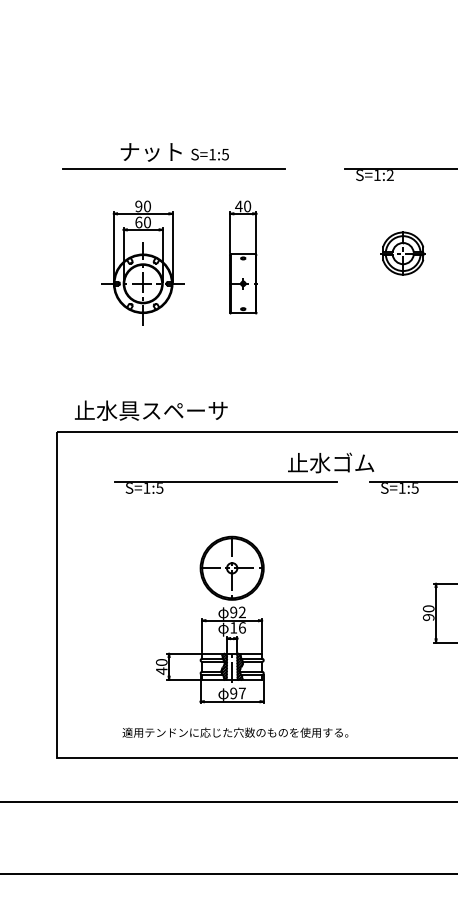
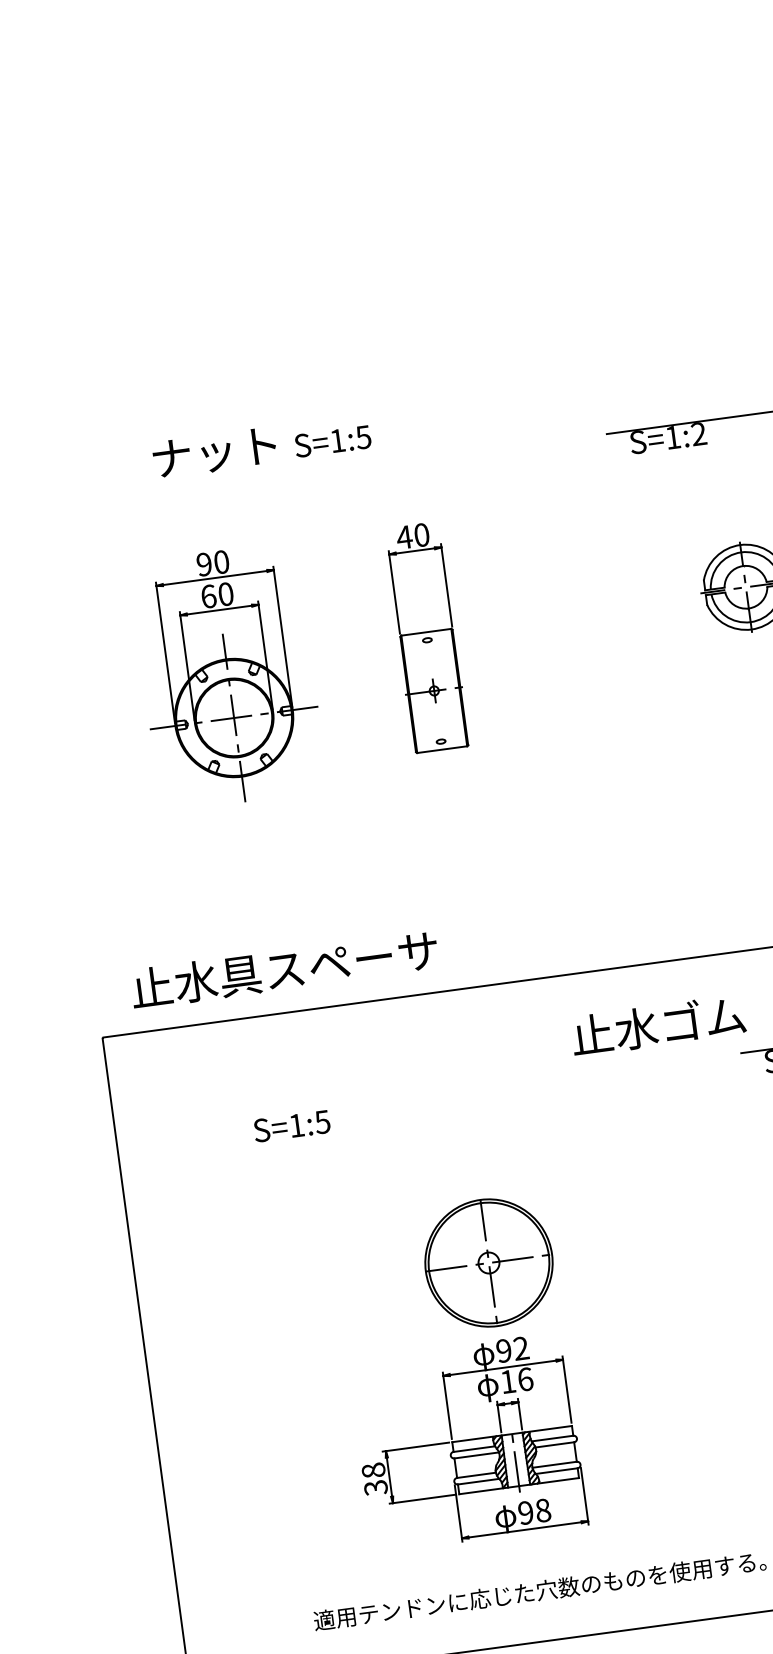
line: (174, 169) -> (265, 480), removed
line: (225, 482) -> (452, 1093), removed
text: (161, 667) -> (374, 1480), 40 -> 38
text: (241, 693) -> (541, 1510), 97 -> 98

